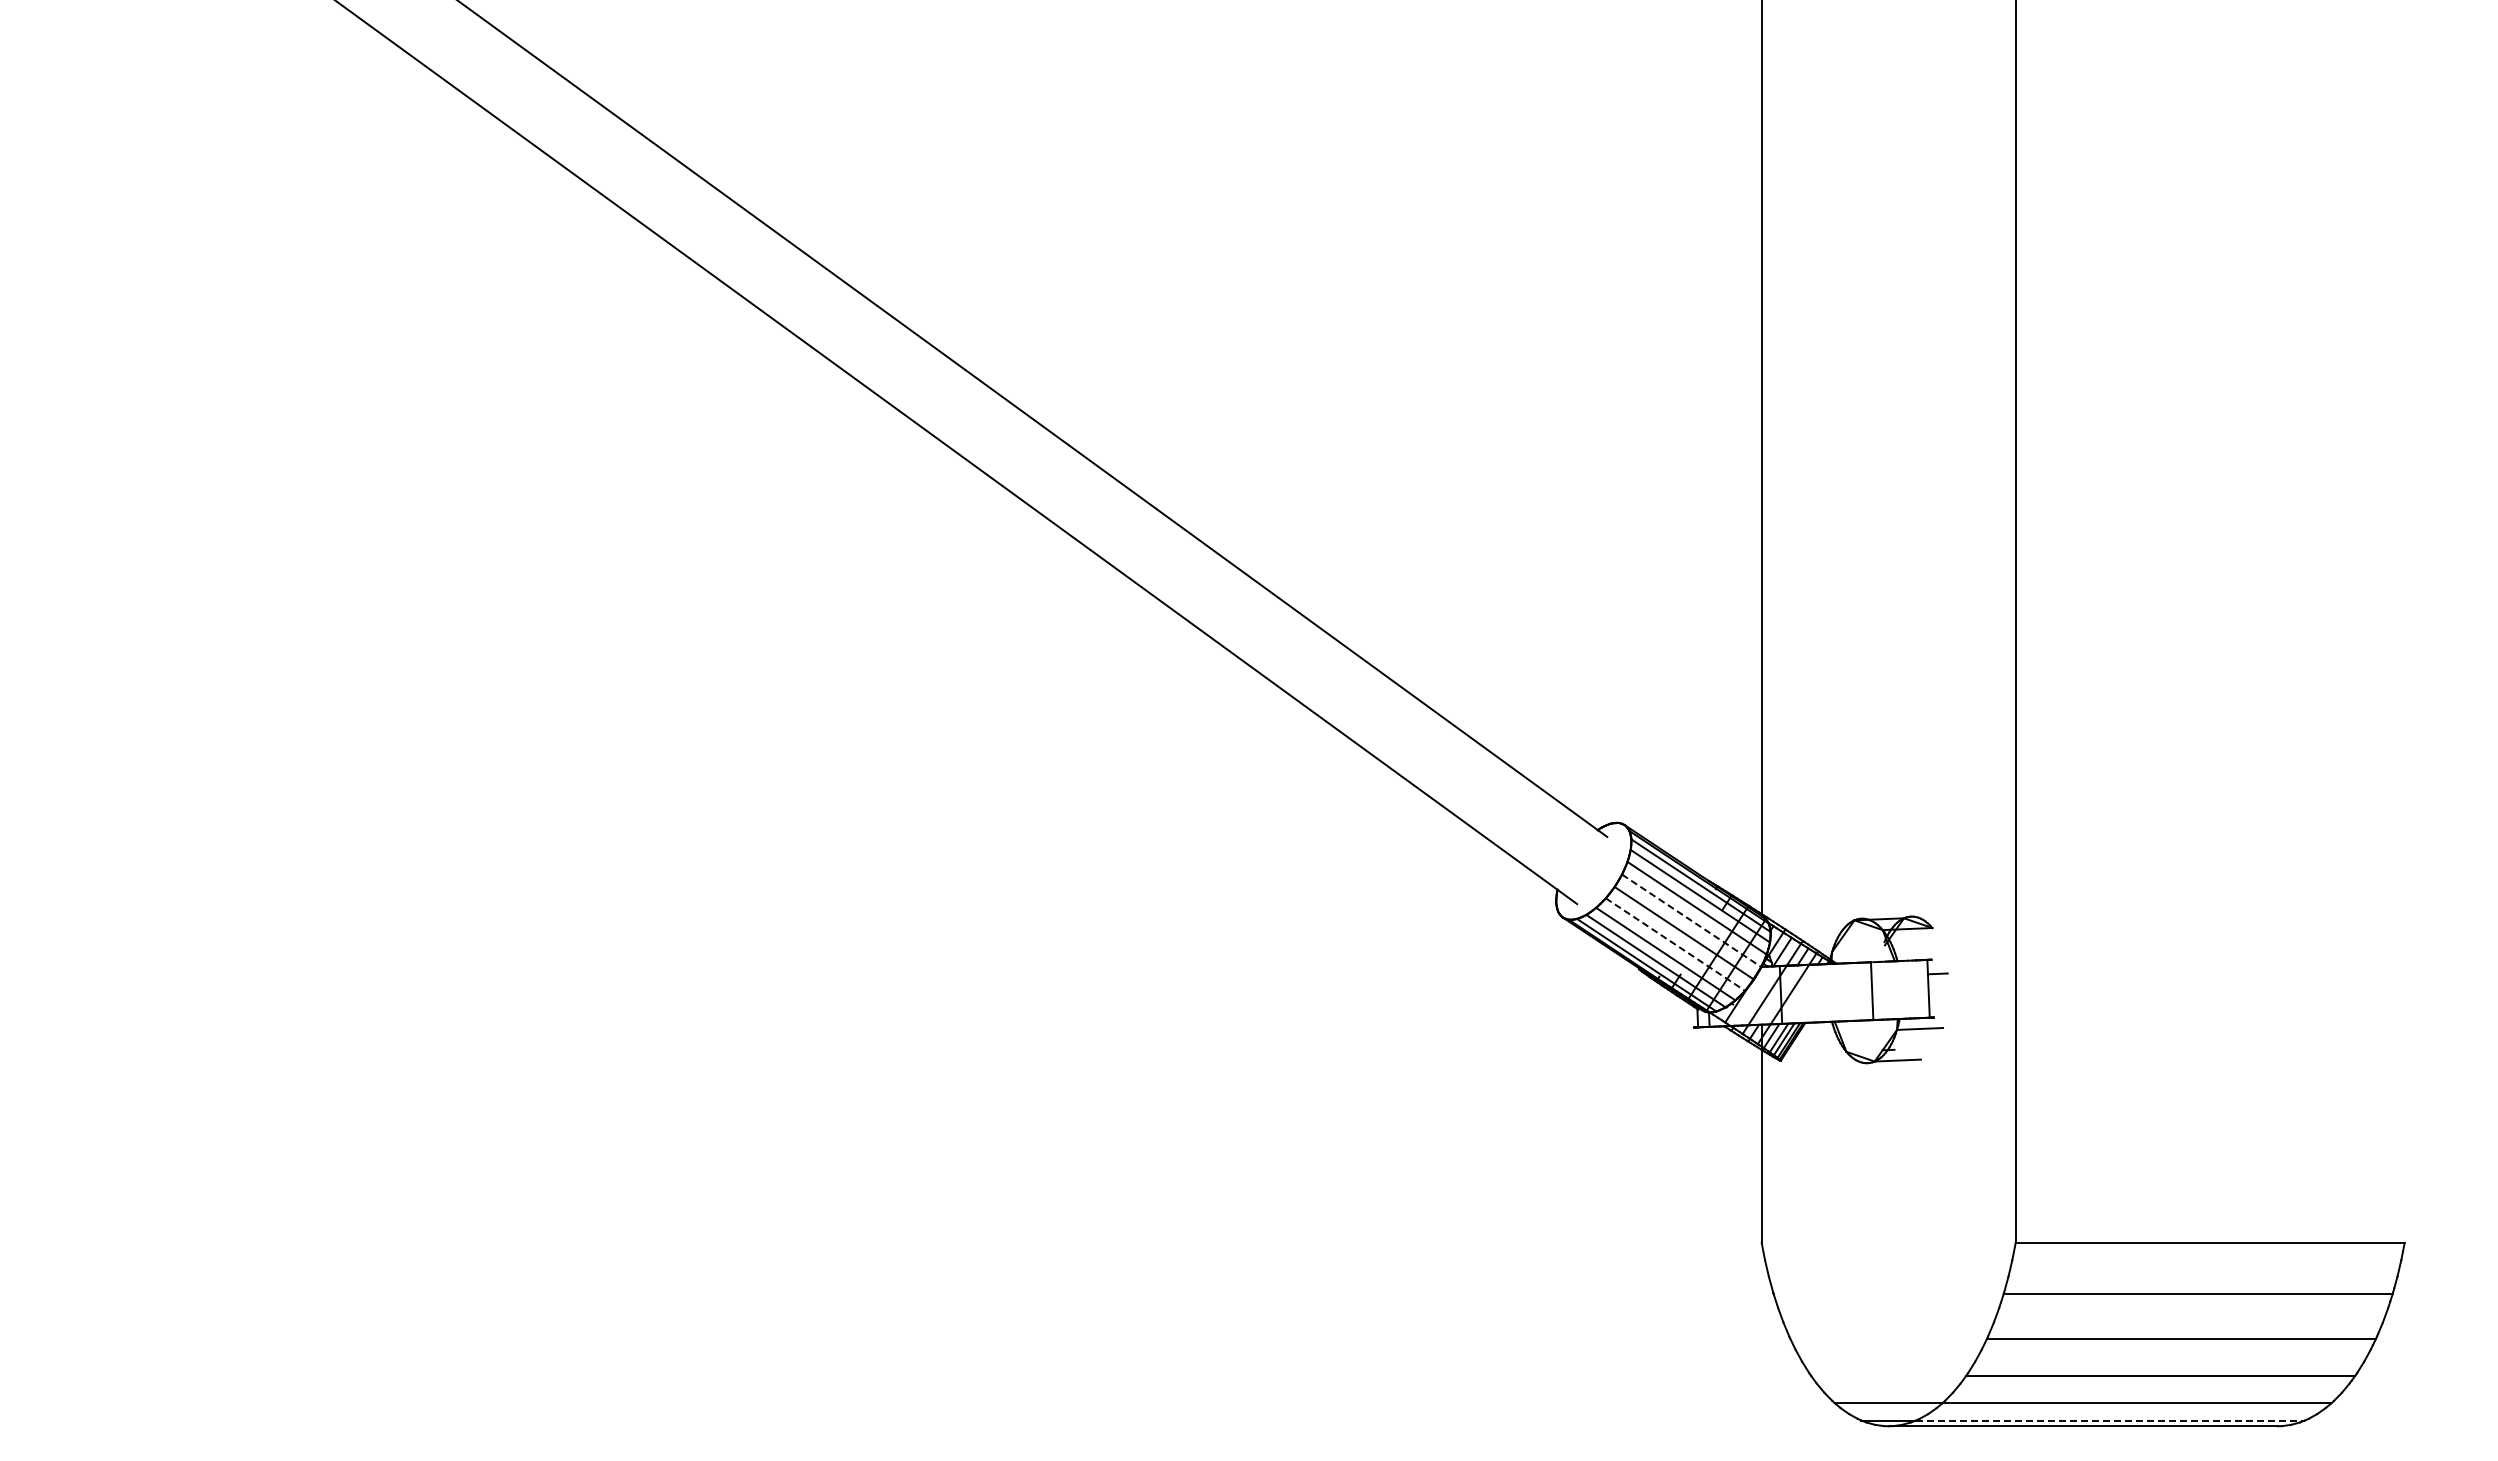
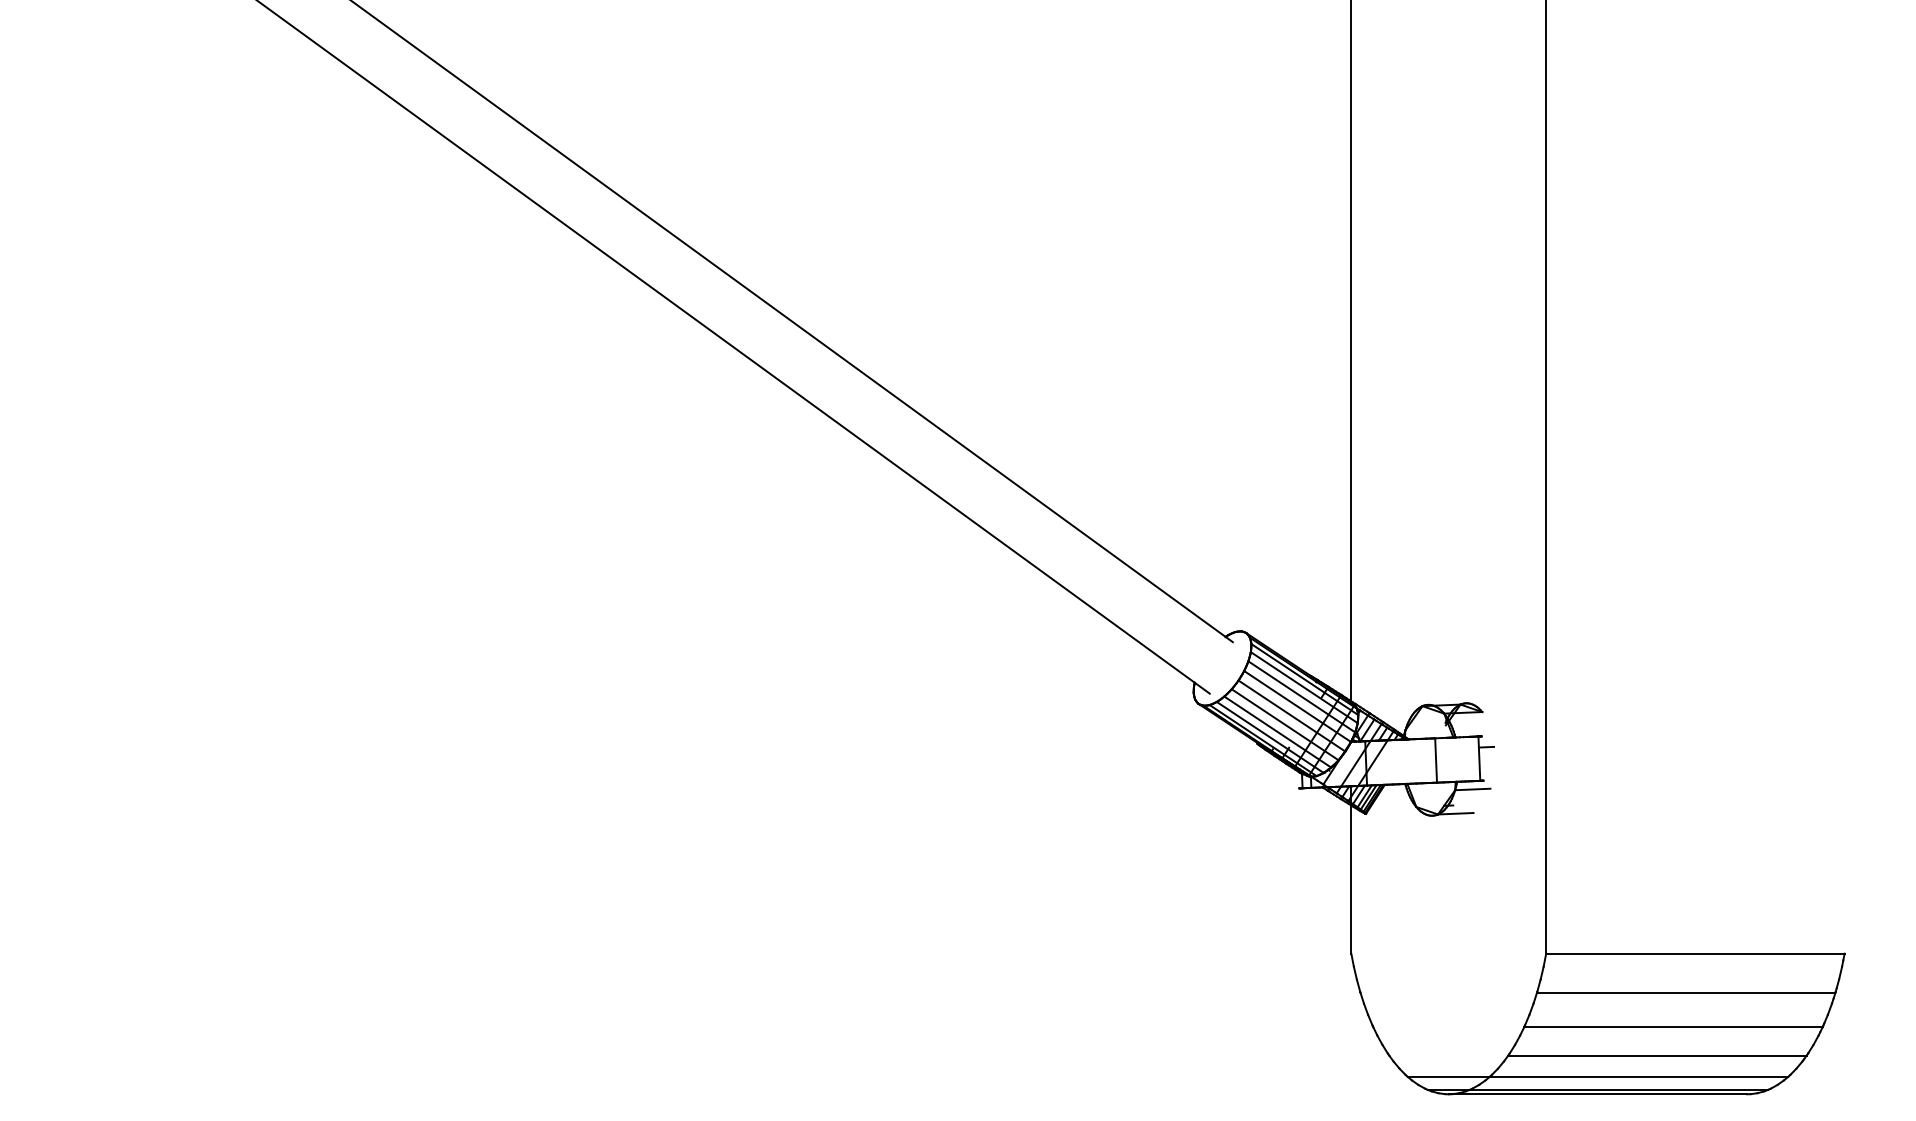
line: (1691, 920) -> (1297, 706), dashed -> solid
line: (1675, 944) -> (1285, 724), dashed -> solid
line: (2111, 1420) -> (1619, 1089), dashed -> solid

